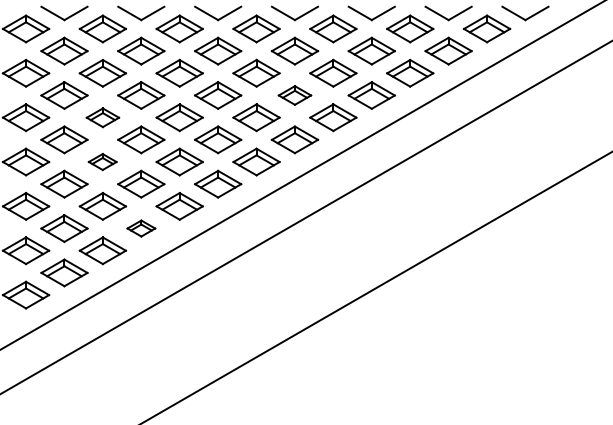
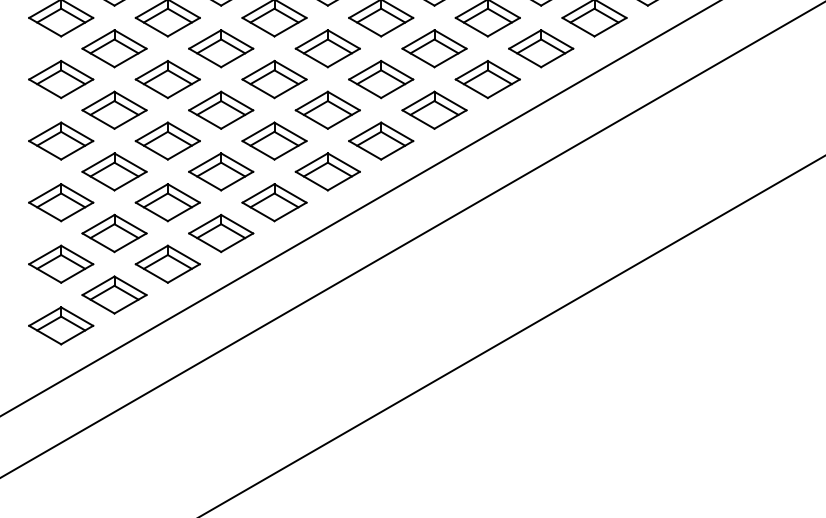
part: (294, 95) -> (433, 48), size x1.43
part: (102, 117) -> (167, 79), size x1.43
part: (102, 161) -> (167, 140), size x1.67
part: (141, 228) -> (221, 233), size x1.67

